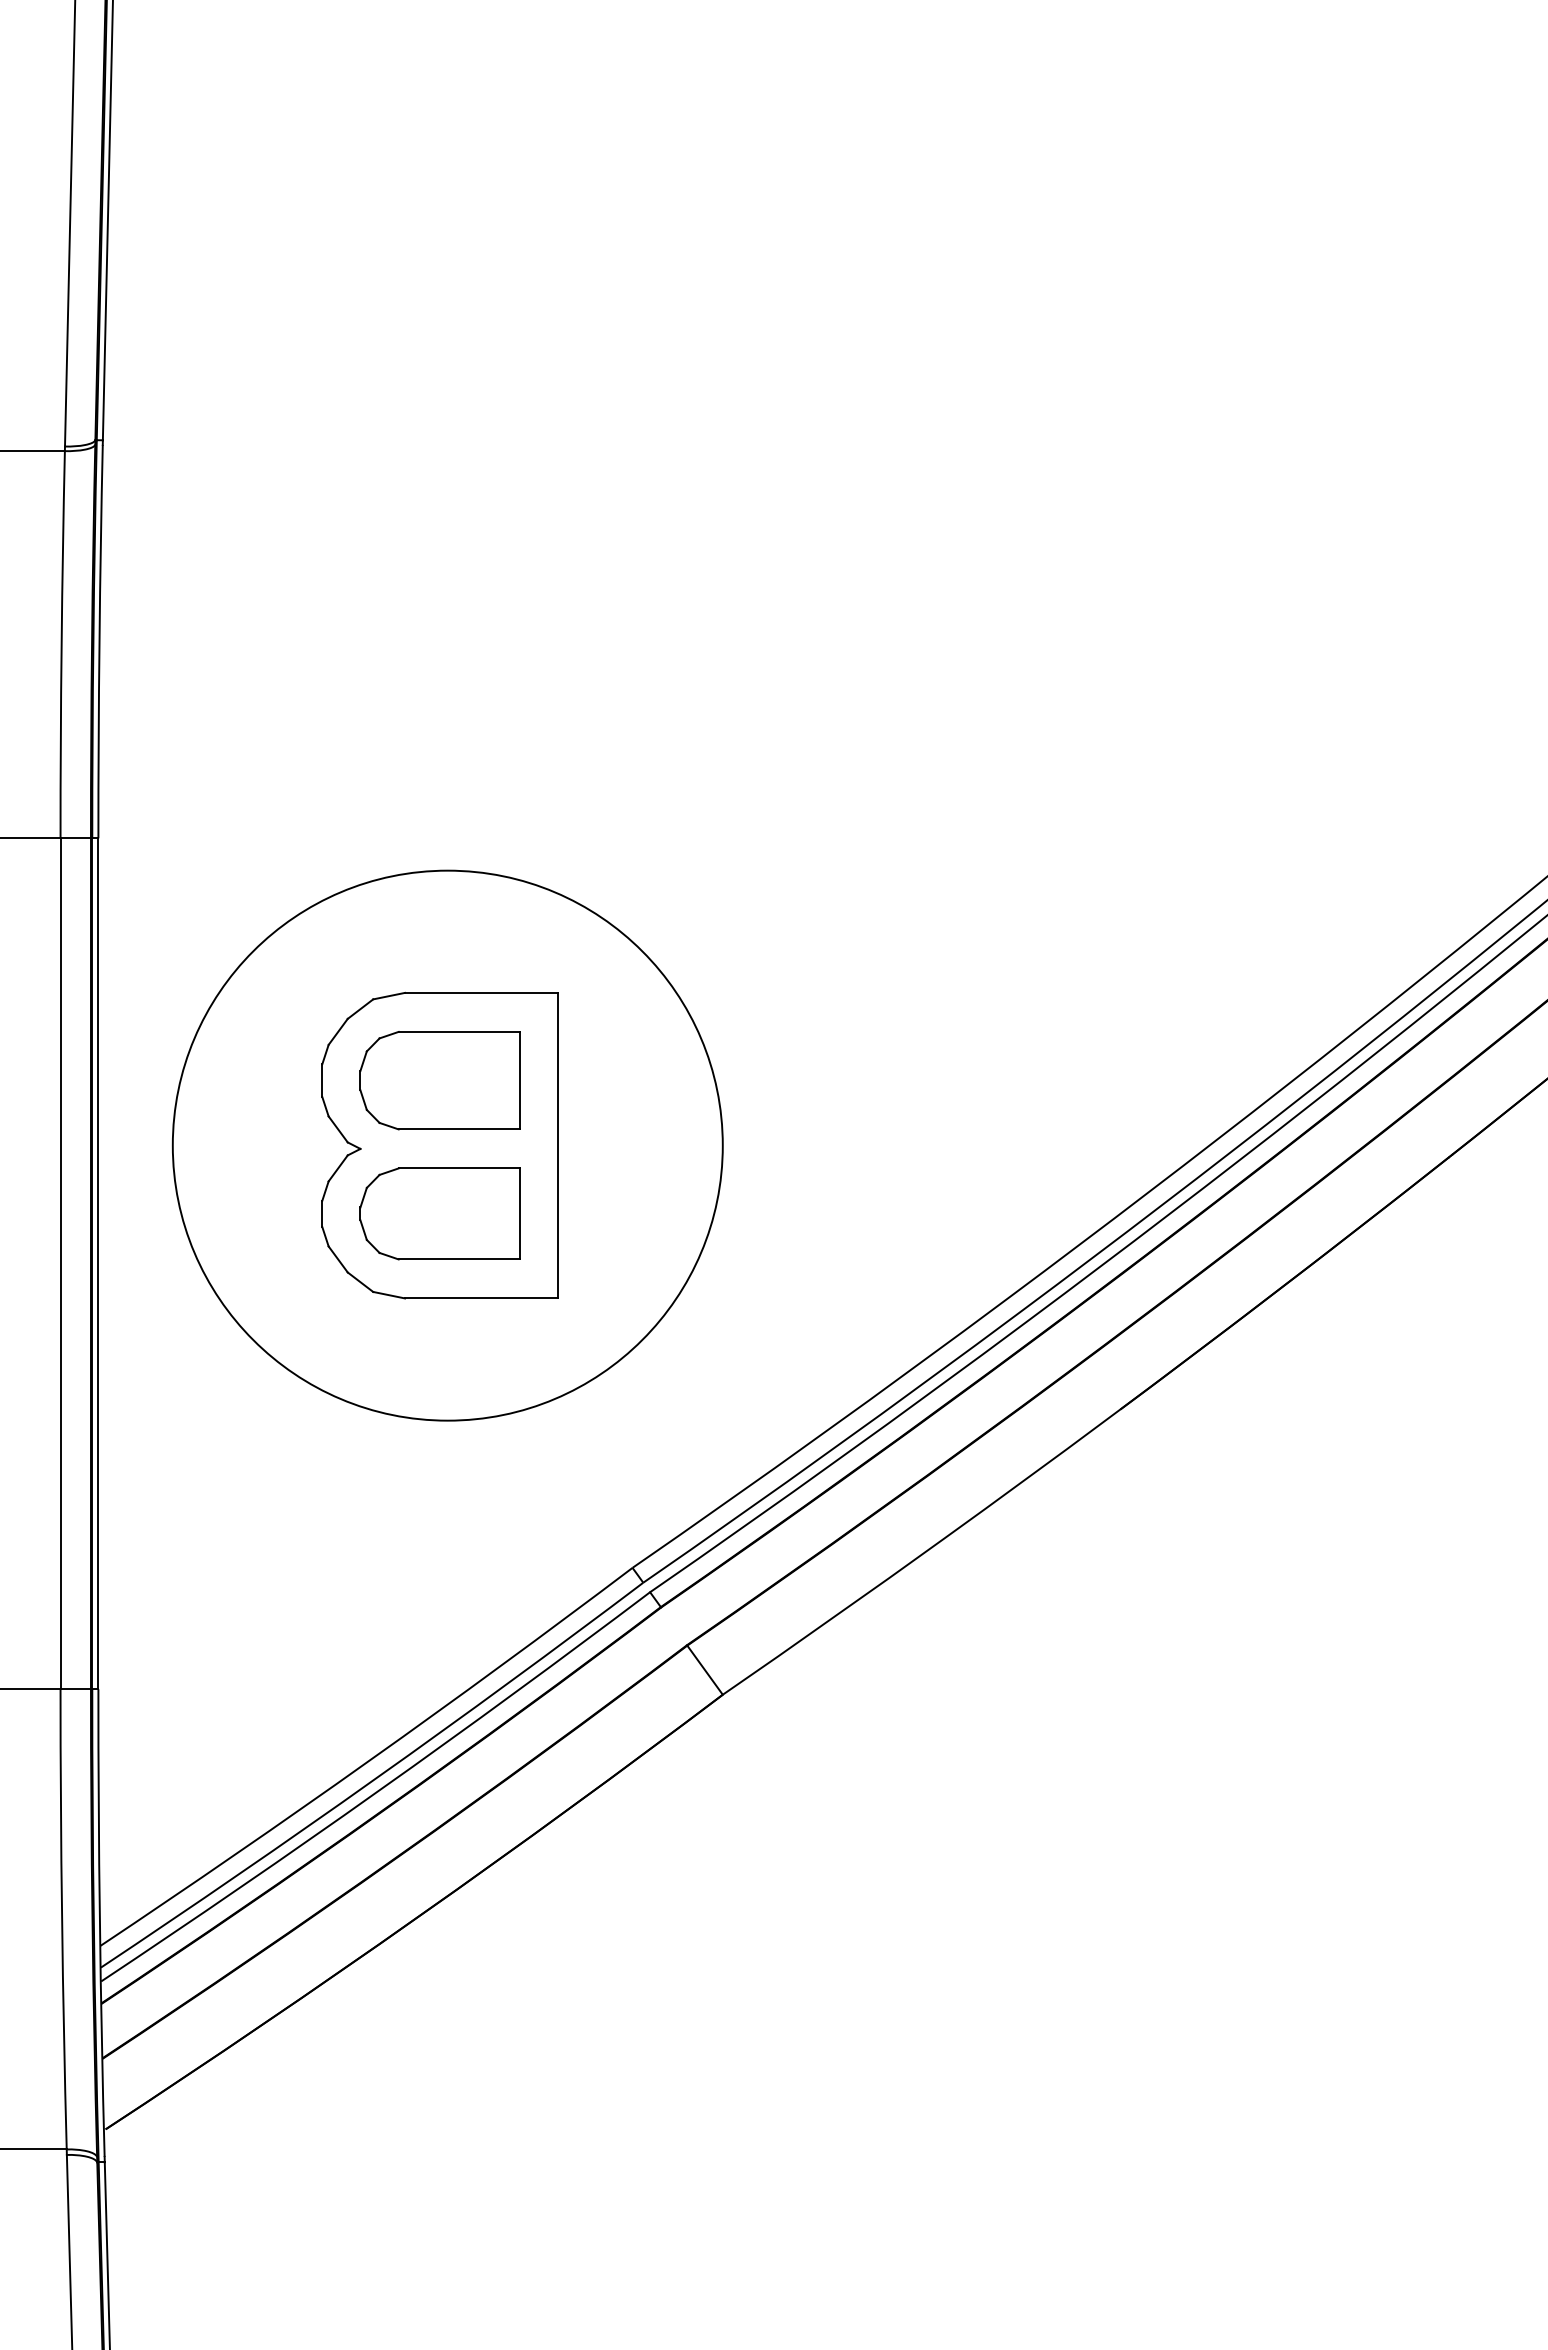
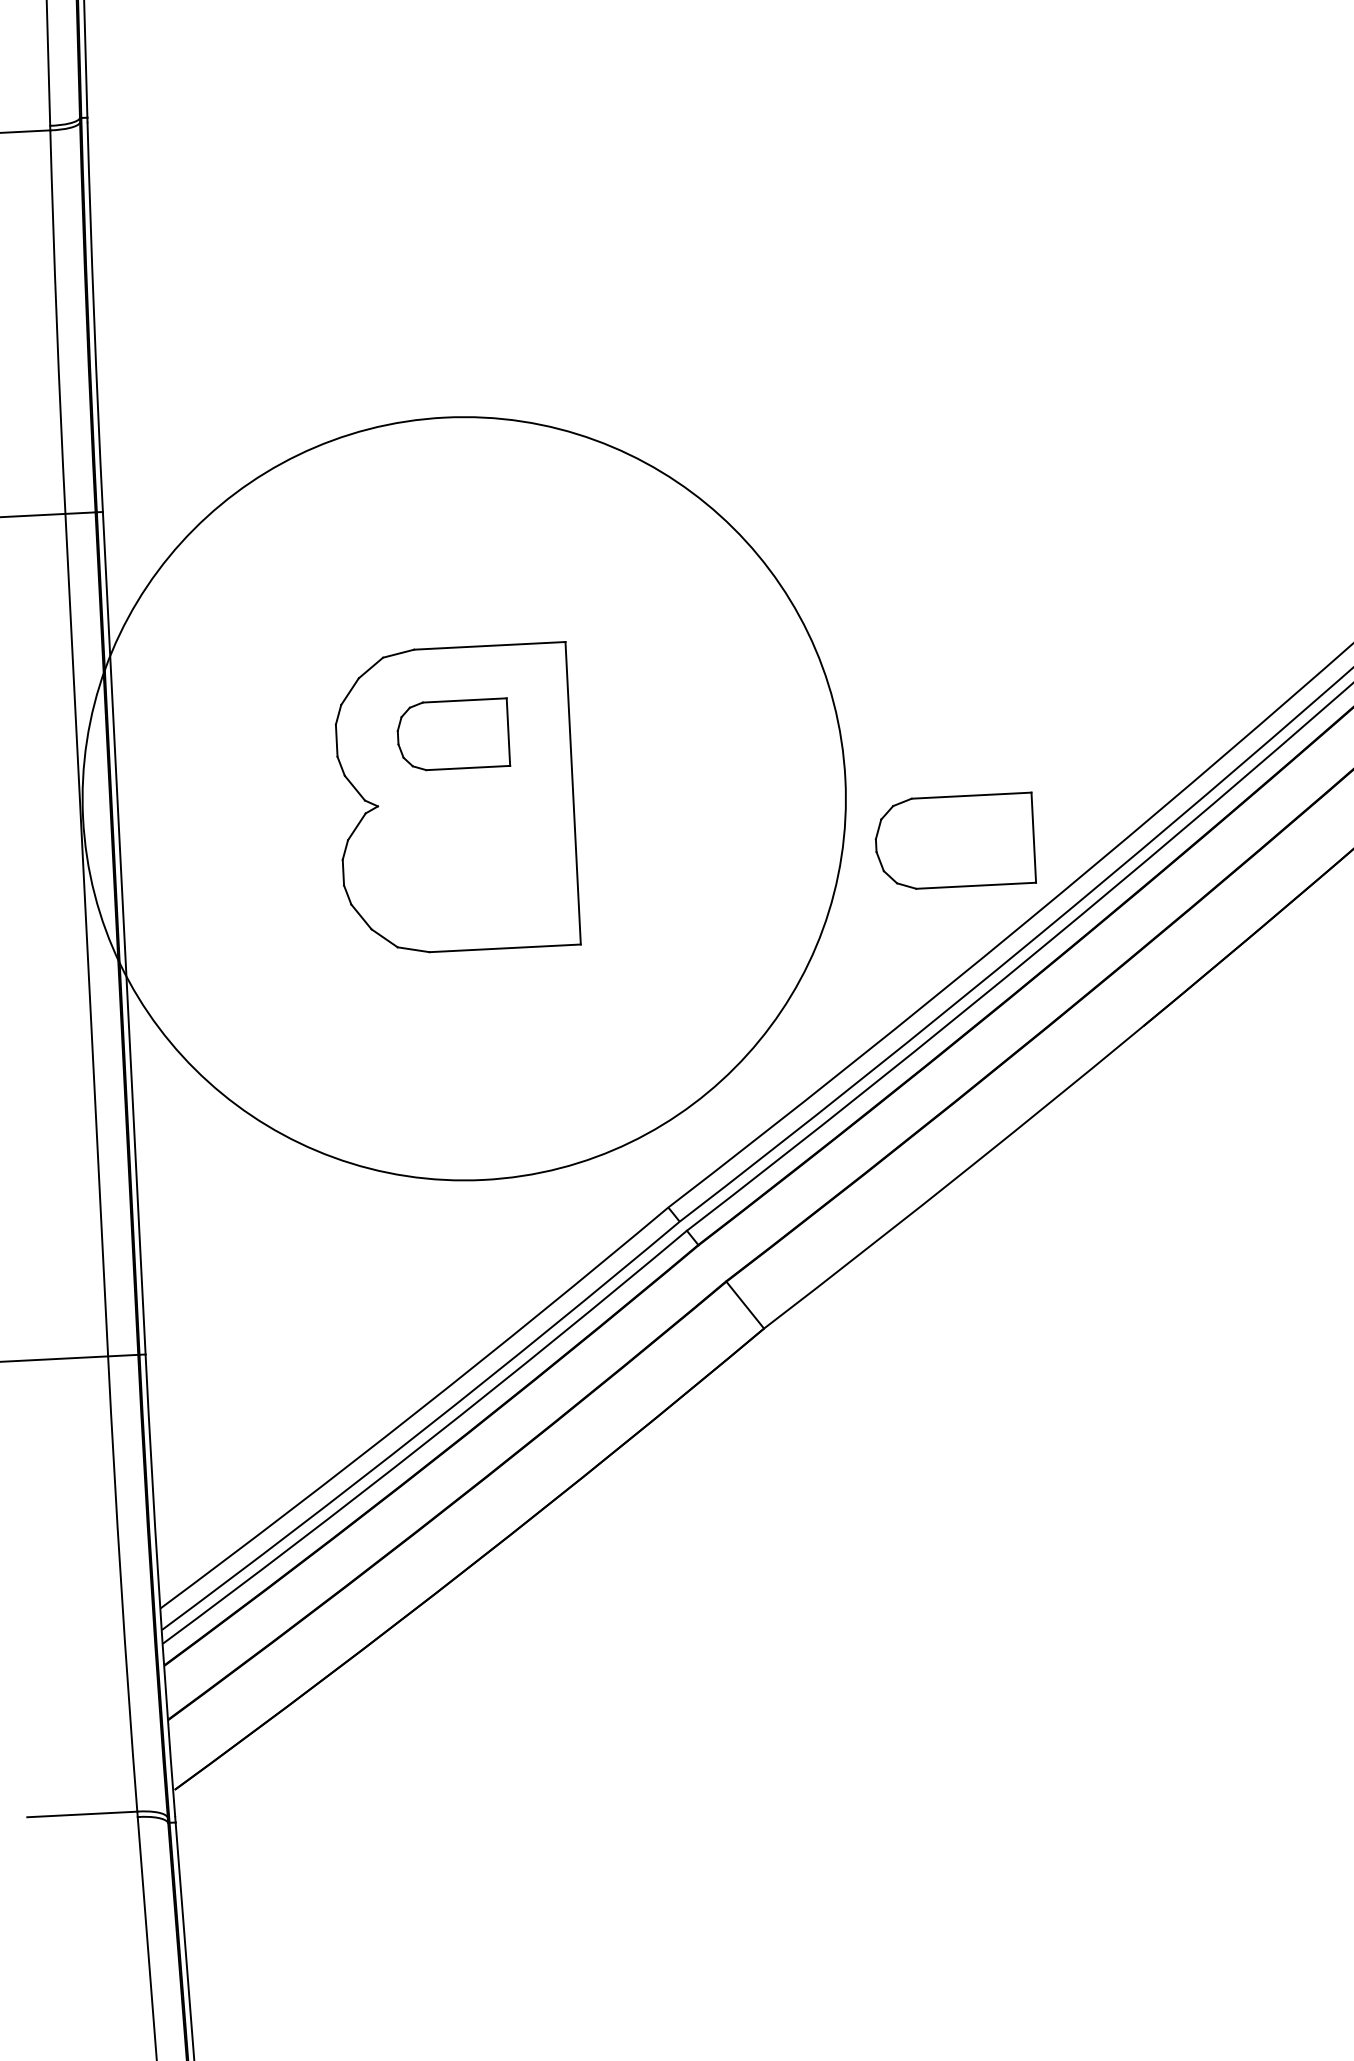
part: (439, 1080) -> (452, 734), size x0.7
circle: (447, 1145) -> (463, 798), size x1.4
part: (439, 1213) -> (954, 841), moved

